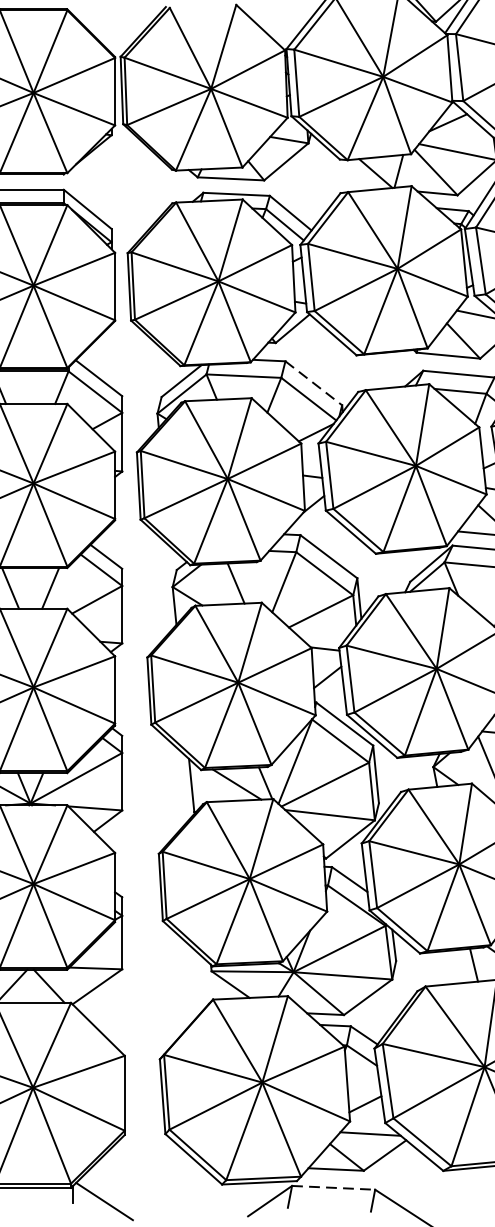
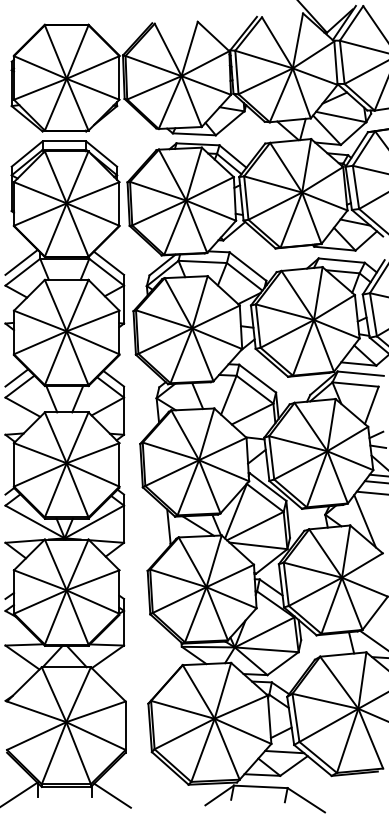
line: (314, 383) -> (248, 266), dashed -> solid
line: (333, 1187) -> (260, 786), dashed -> solid

